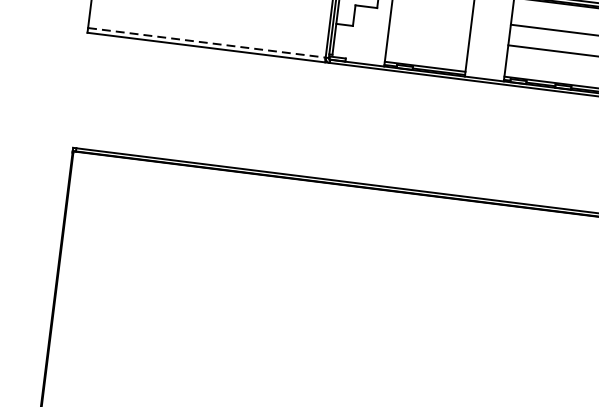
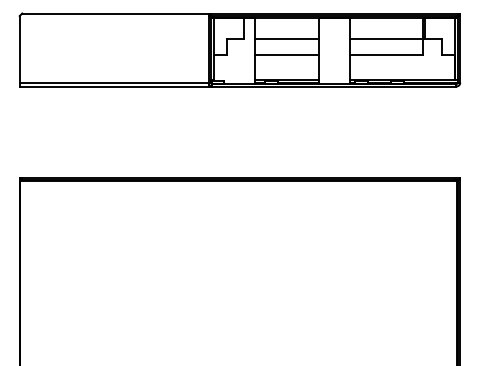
line: (432, 14) -> (287, 38), added
line: (429, 35) -> (287, 55), added
line: (208, 42) -> (115, 82), dashed -> solid

